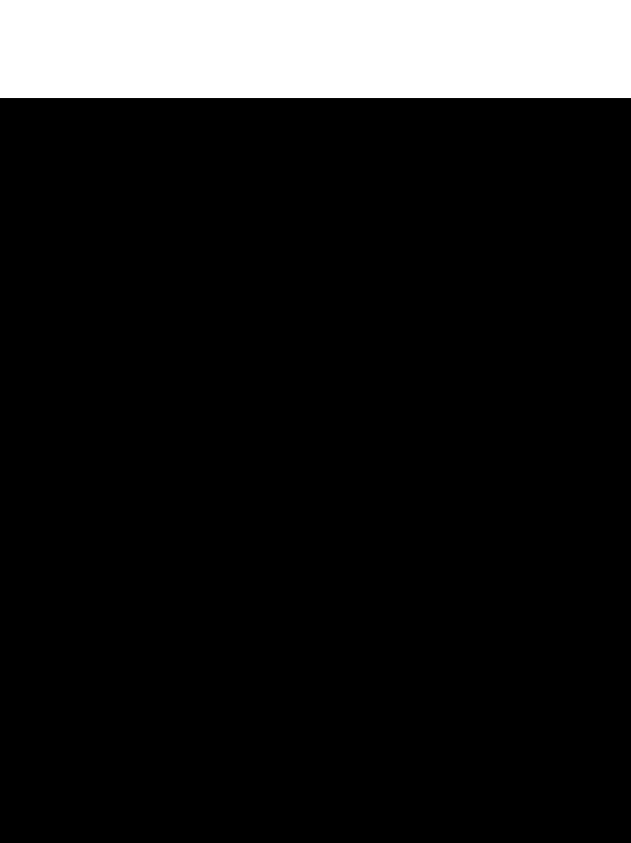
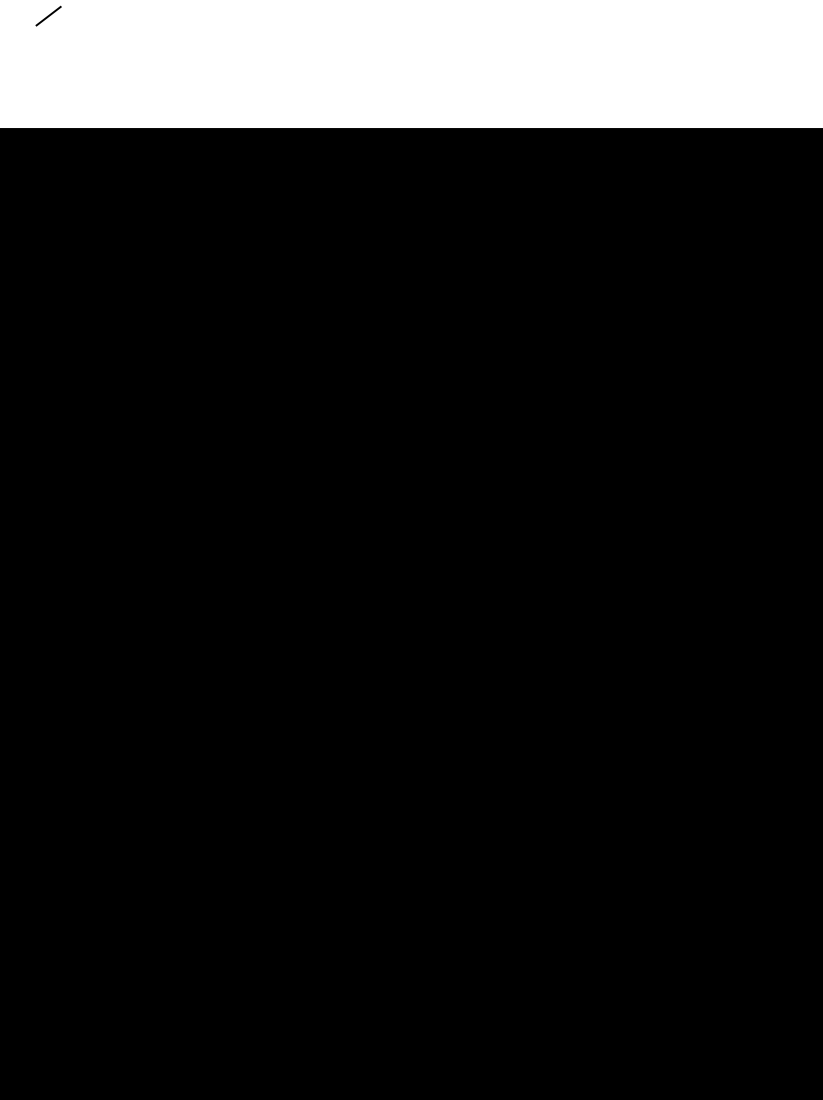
hatch: (37, 11) -> (48, 15), added

